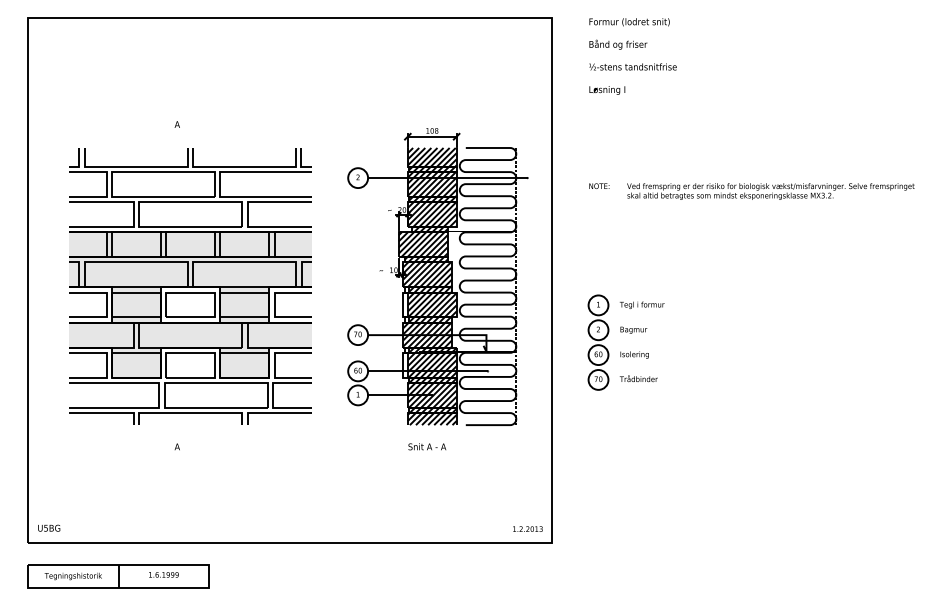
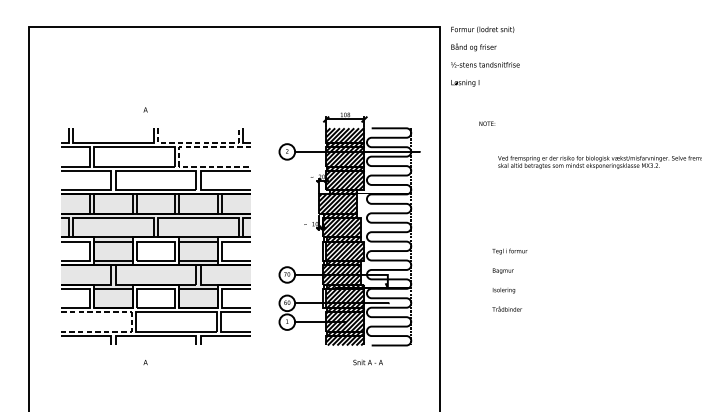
text: (632, 56) -> (485, 56), moved
line: (244, 166) -> (198, 142), solid -> dashed
line: (220, 185) -> (179, 157), solid -> dashed
text: (599, 185) -> (487, 123), moved
part: (598, 342) -> (475, 280), removed
line: (159, 394) -> (131, 321), solid -> dashed
text: (427, 446) -> (368, 362), moved

